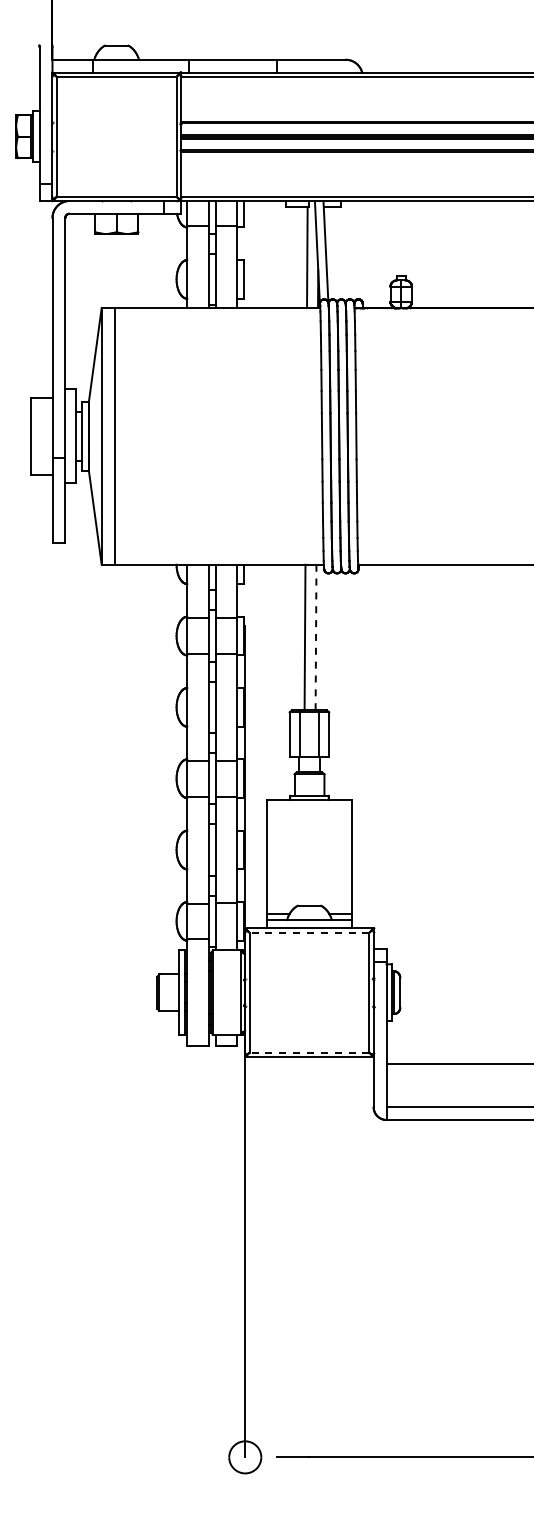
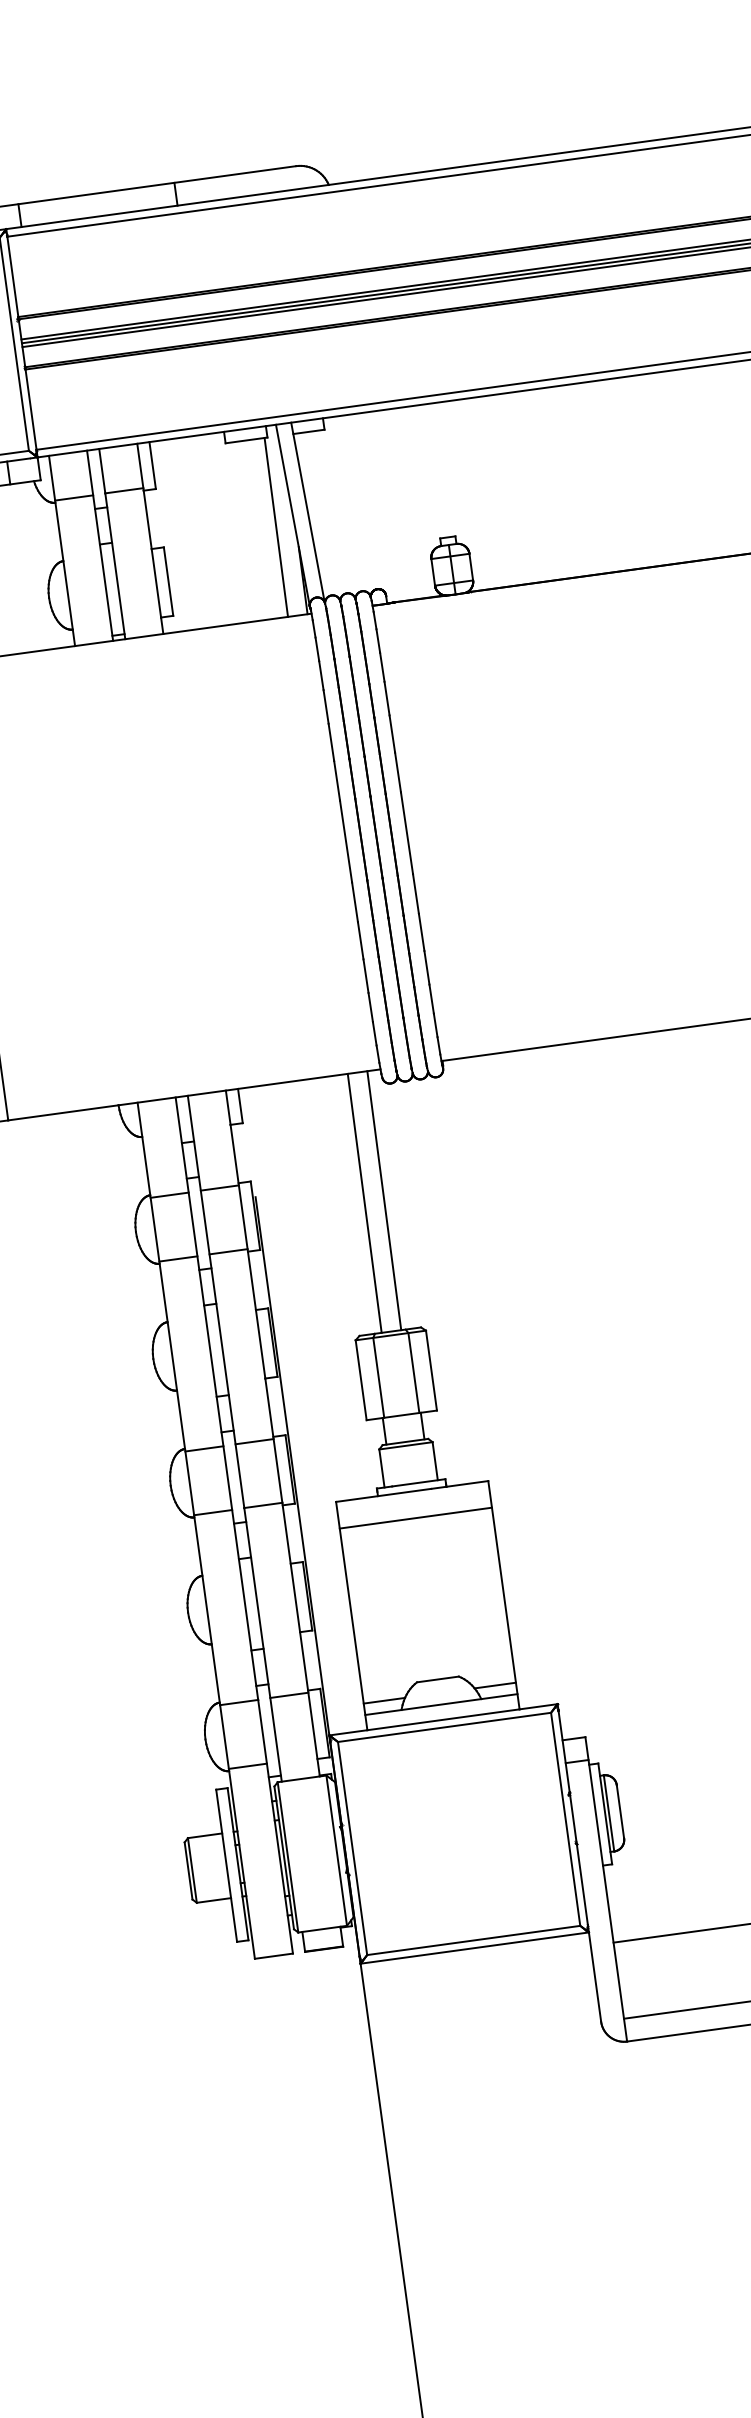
line: (316, 637) -> (385, 1200), dashed -> solid
line: (309, 815) -> (416, 1518), added
line: (309, 932) -> (444, 1726), dashed -> solid
line: (309, 1052) -> (473, 1940), dashed -> solid

